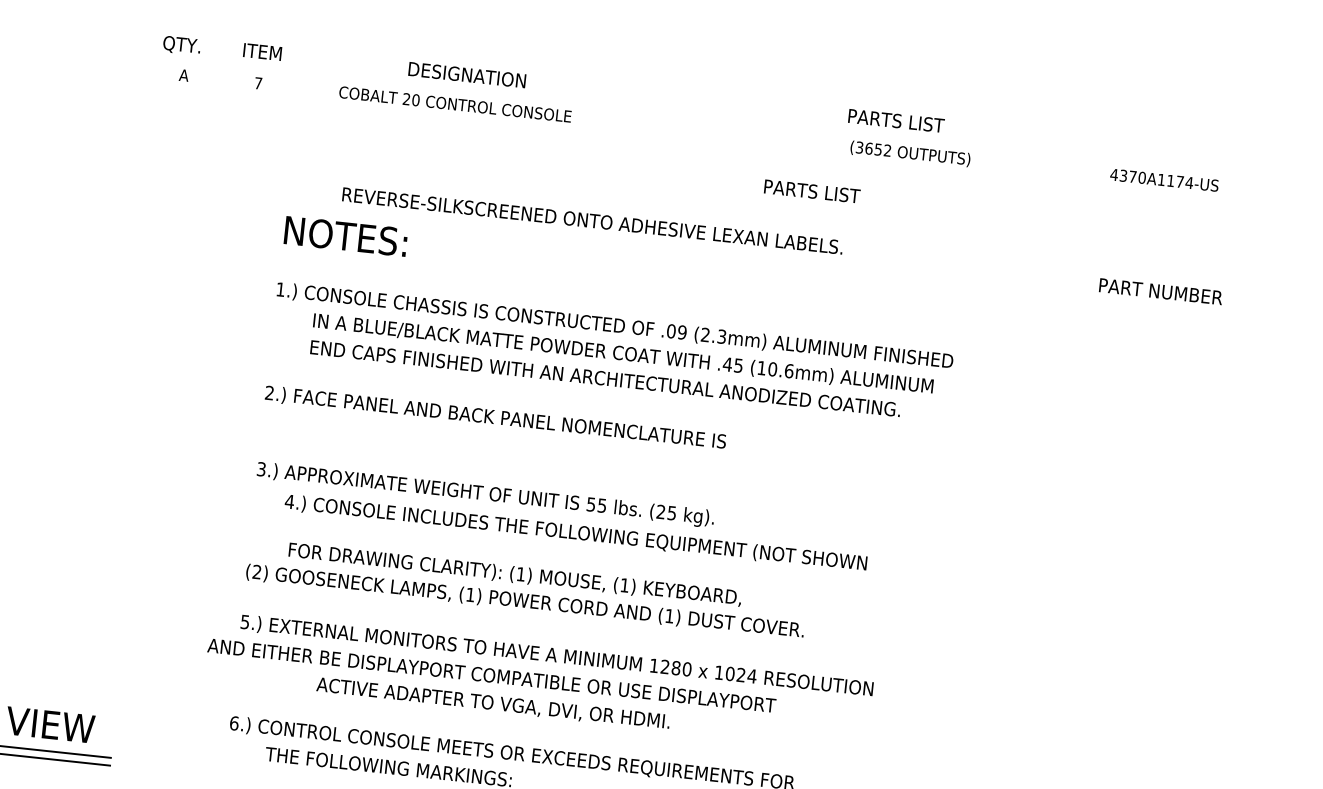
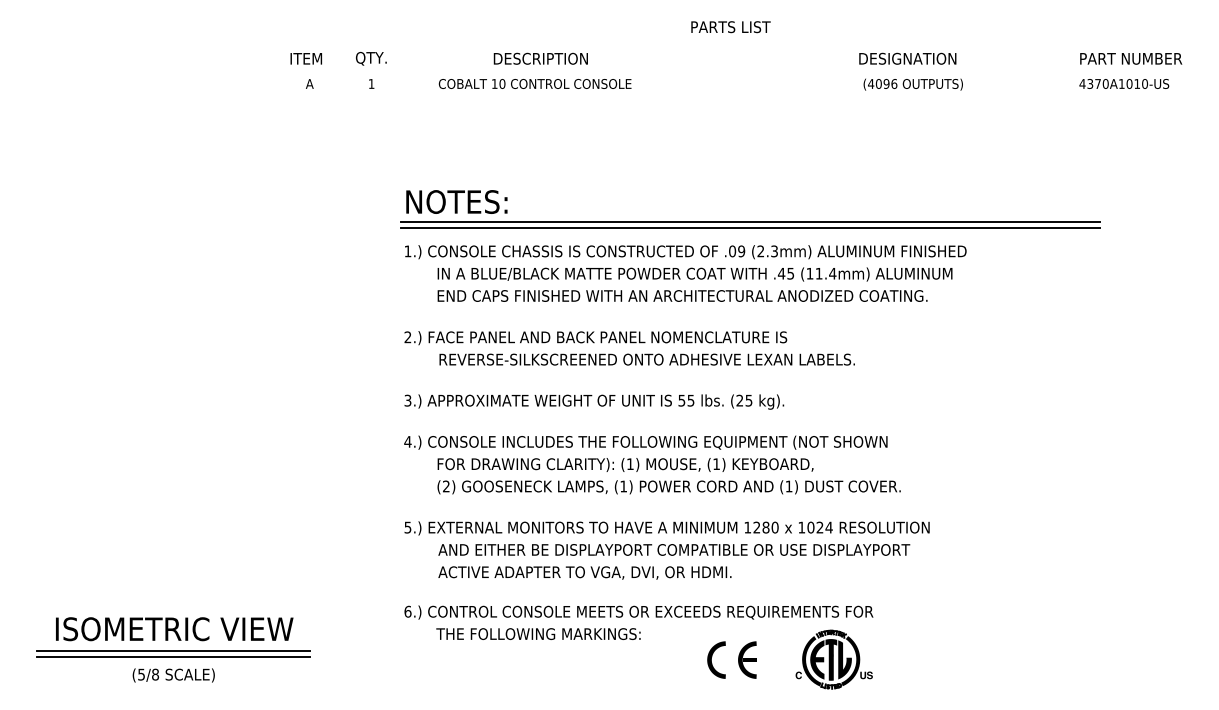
text: (183, 45) -> (306, 59), QTY. -> ITEM
text: (261, 52) -> (371, 58), ITEM -> QTY.
text: (484, 76) -> (556, 58), DESIGNATION -> DESCRIPTION
text: (258, 82) -> (371, 83), 7 -> 1
text: (406, 98) -> (494, 83), 20 -> 10
text: (908, 121) -> (908, 58), PARTS LIST -> DESIGNATION
text: (873, 148) -> (882, 83), (3652 -> (4096
text: (1180, 181) -> (1137, 83), 4370A1174-US -> 4370A1010-US
text: (811, 191) -> (730, 27), moved
text: (591, 220) -> (646, 359), moved
text: (1161, 291) -> (1131, 58), moved
line: (696, 297) -> (750, 221), added
line: (695, 306) -> (750, 228), added
text: (780, 369) -> (825, 273), (10.6mm) -> (11.4mm)
text: (575, 533) -> (645, 442), moved
text: (524, 601) -> (668, 487), moved
text: (492, 675) -> (674, 549), moved
text: (492, 703) -> (584, 572), moved

